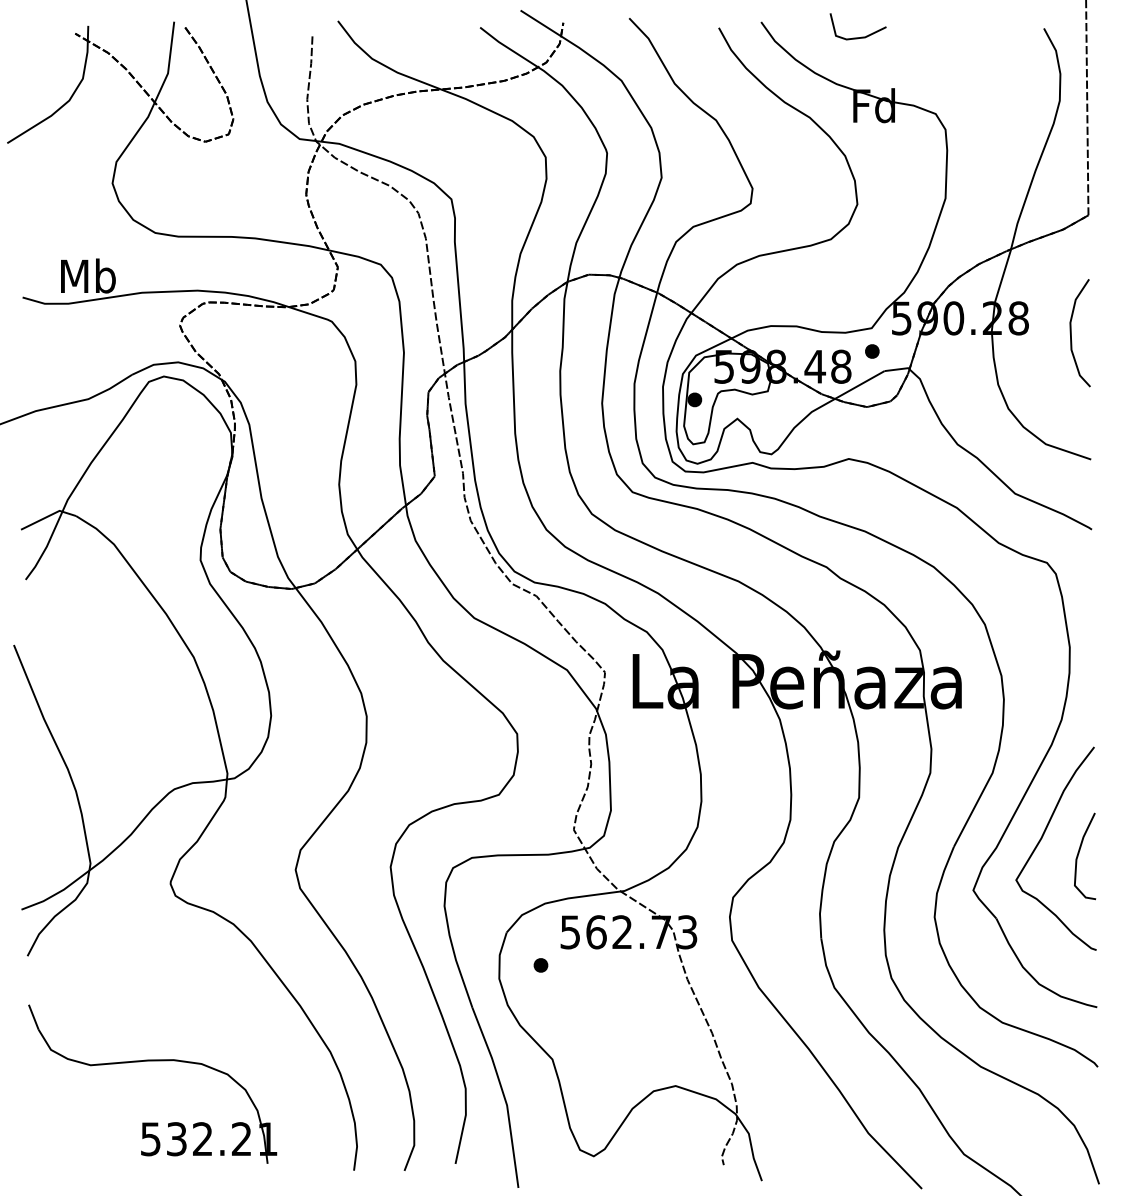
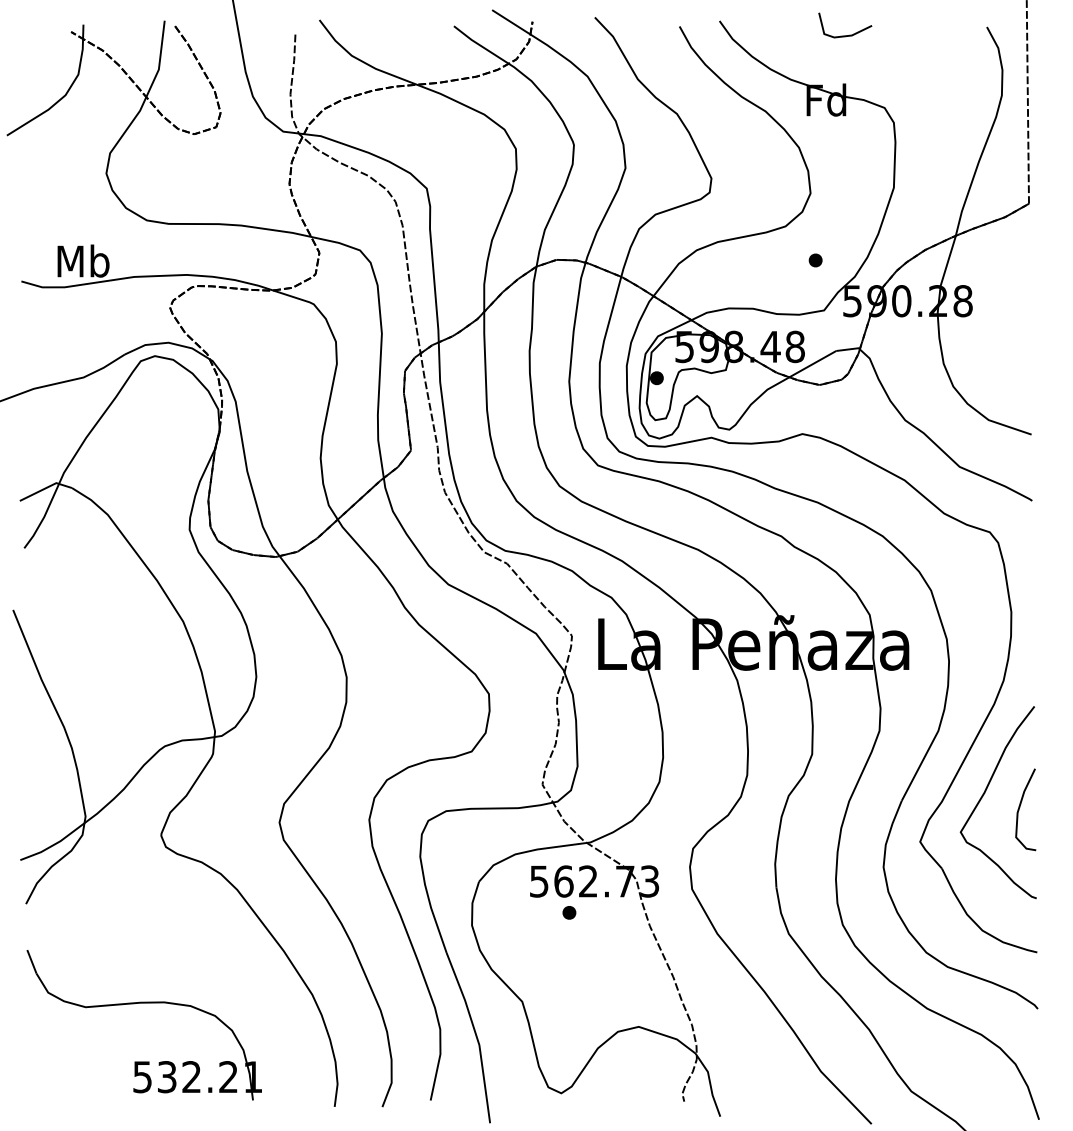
line: (862, 36) -> (849, 34), moved
curve: (1072, 333) -> (1013, 315), removed
part: (872, 351) -> (815, 260), moved
part: (541, 965) -> (569, 912), moved

